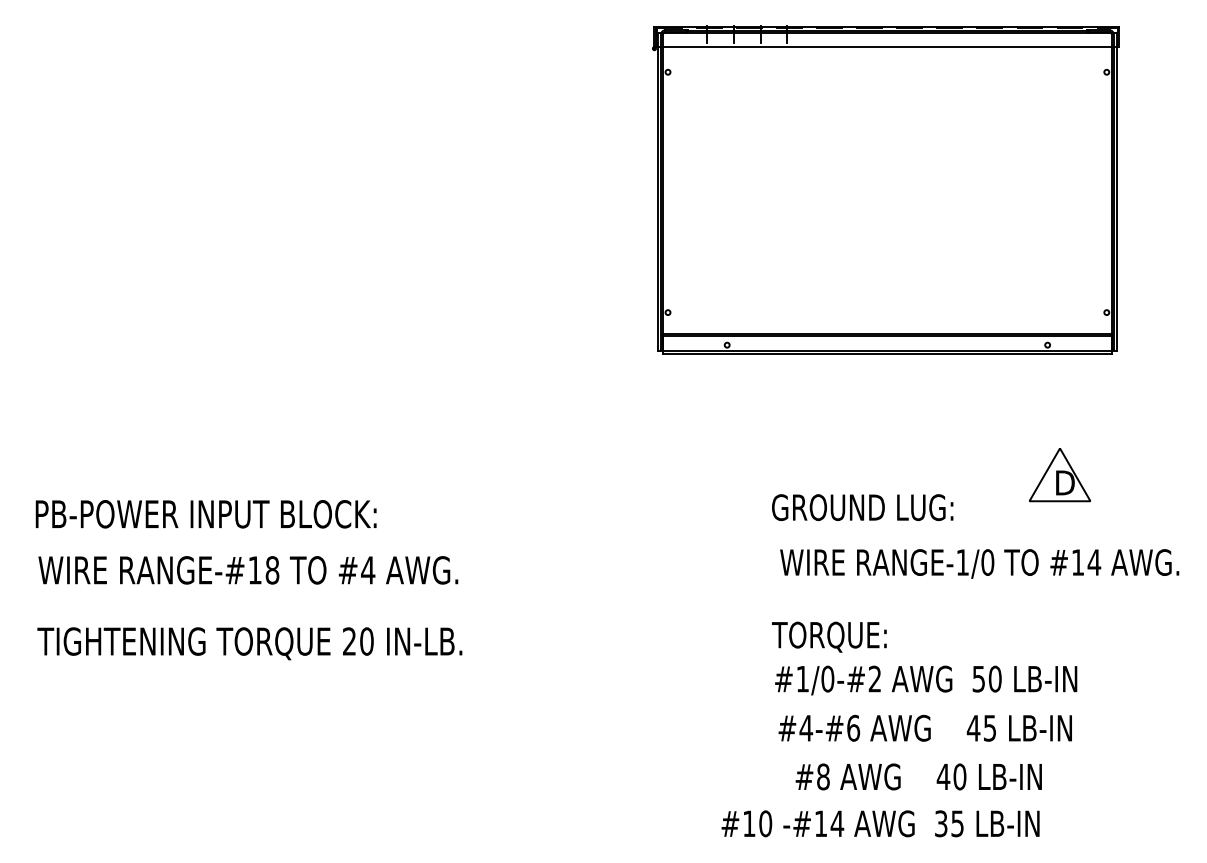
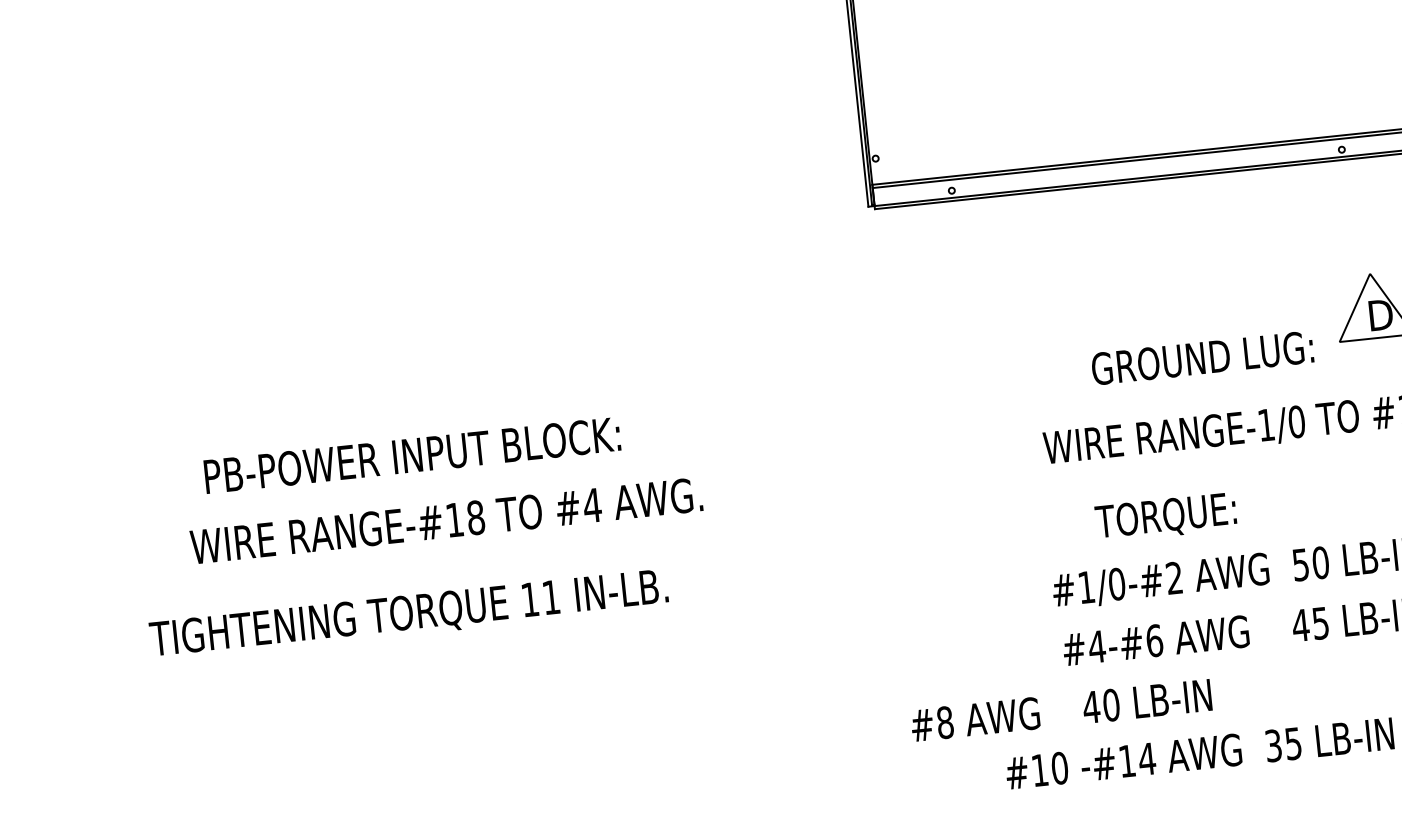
text: (862, 507) -> (1202, 357), moved
text: (205, 514) -> (411, 455), moved
text: (248, 570) -> (446, 521), moved
text: (829, 636) -> (1166, 516), moved
text: (358, 641) -> (541, 598), 20 -> 11
text: (918, 776) -> (1060, 709), moved

